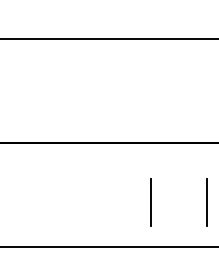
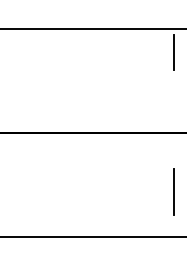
line: (207, 62) -> (173, 52), added
line: (150, 202) -> (116, 192), removed

